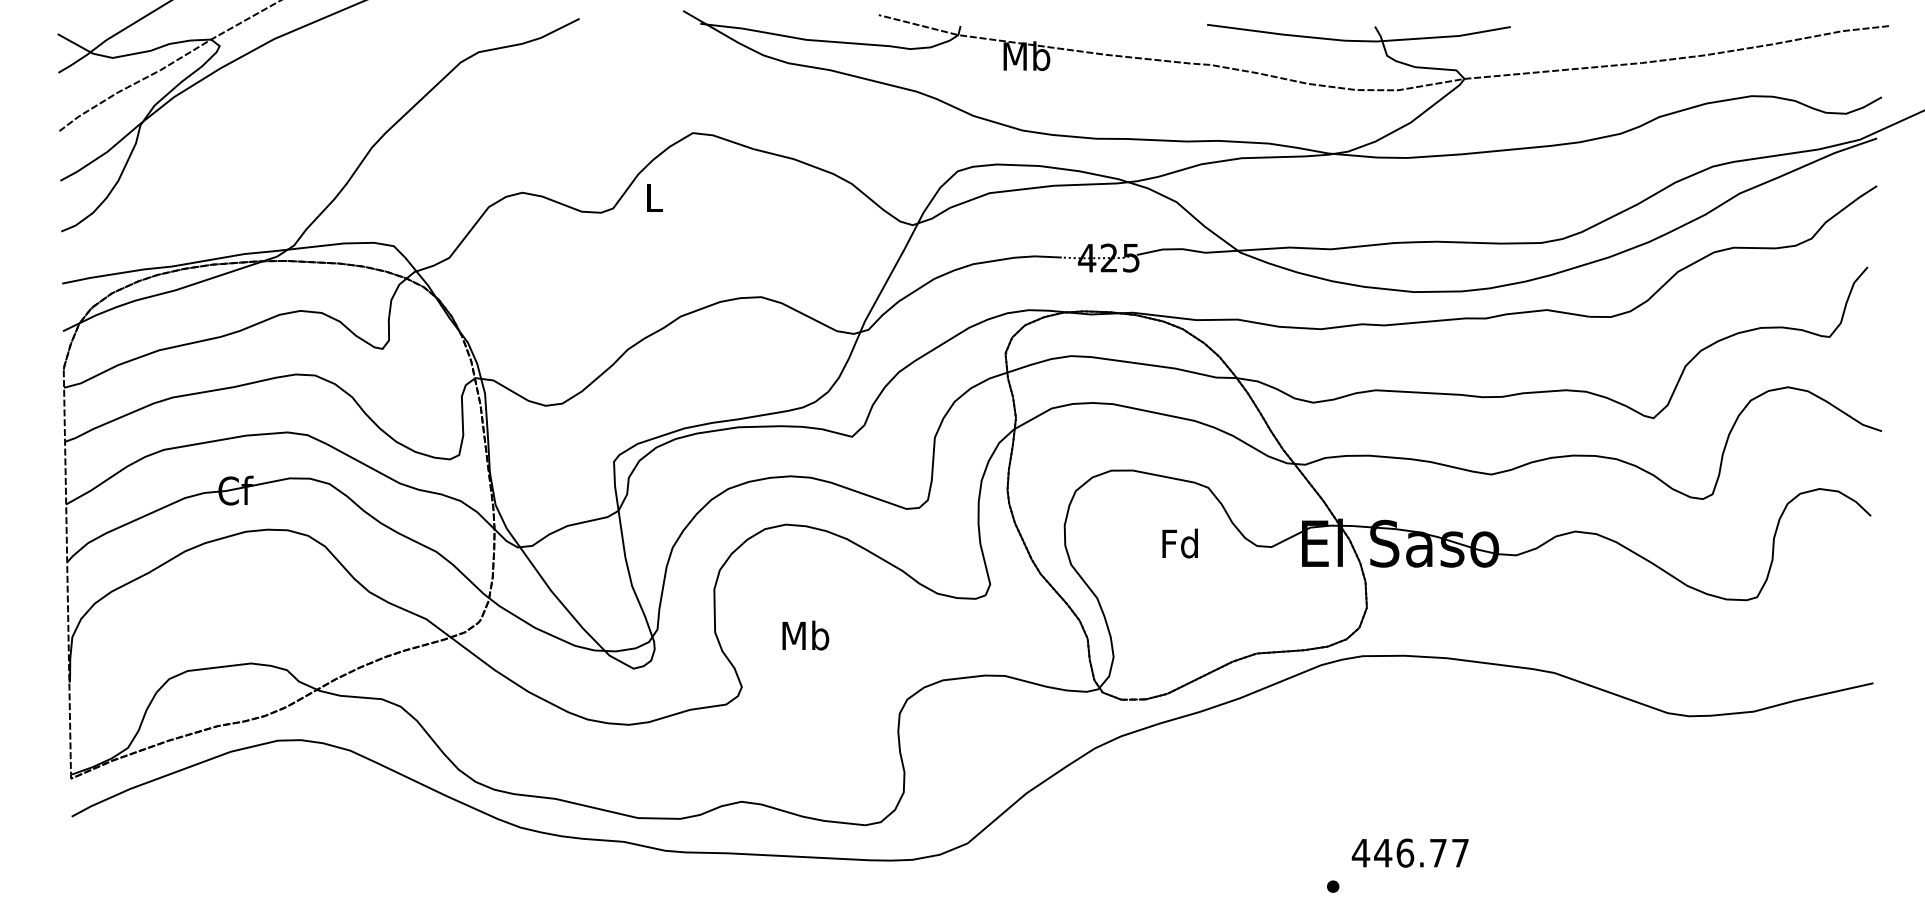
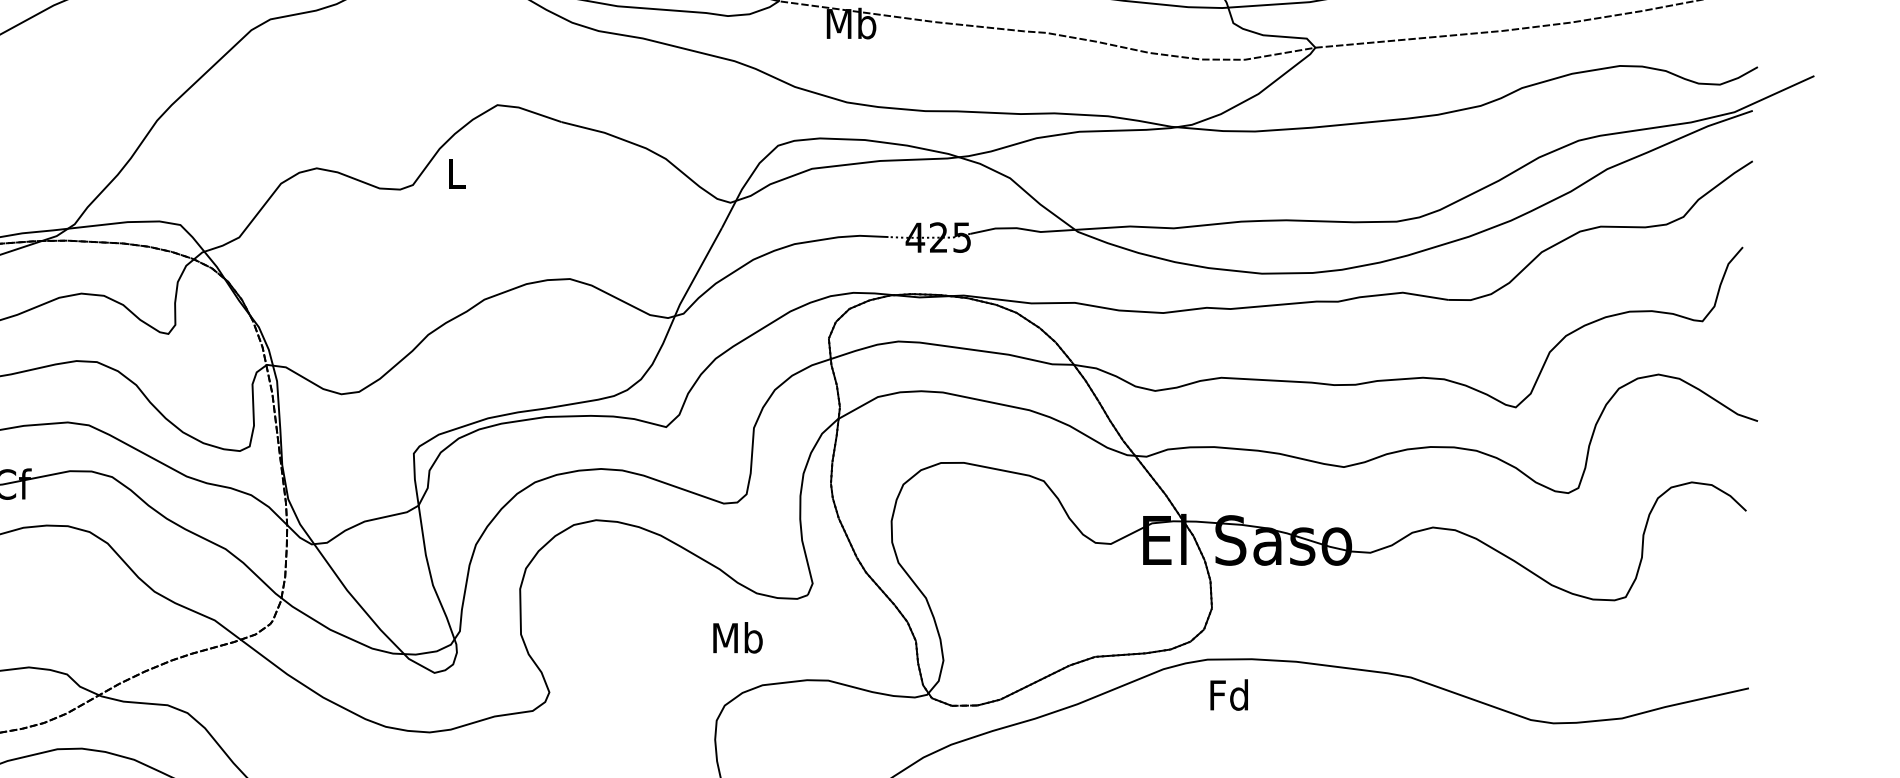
text: (1179, 543) -> (1228, 694), moved
text: (805, 635) -> (737, 637), moved

